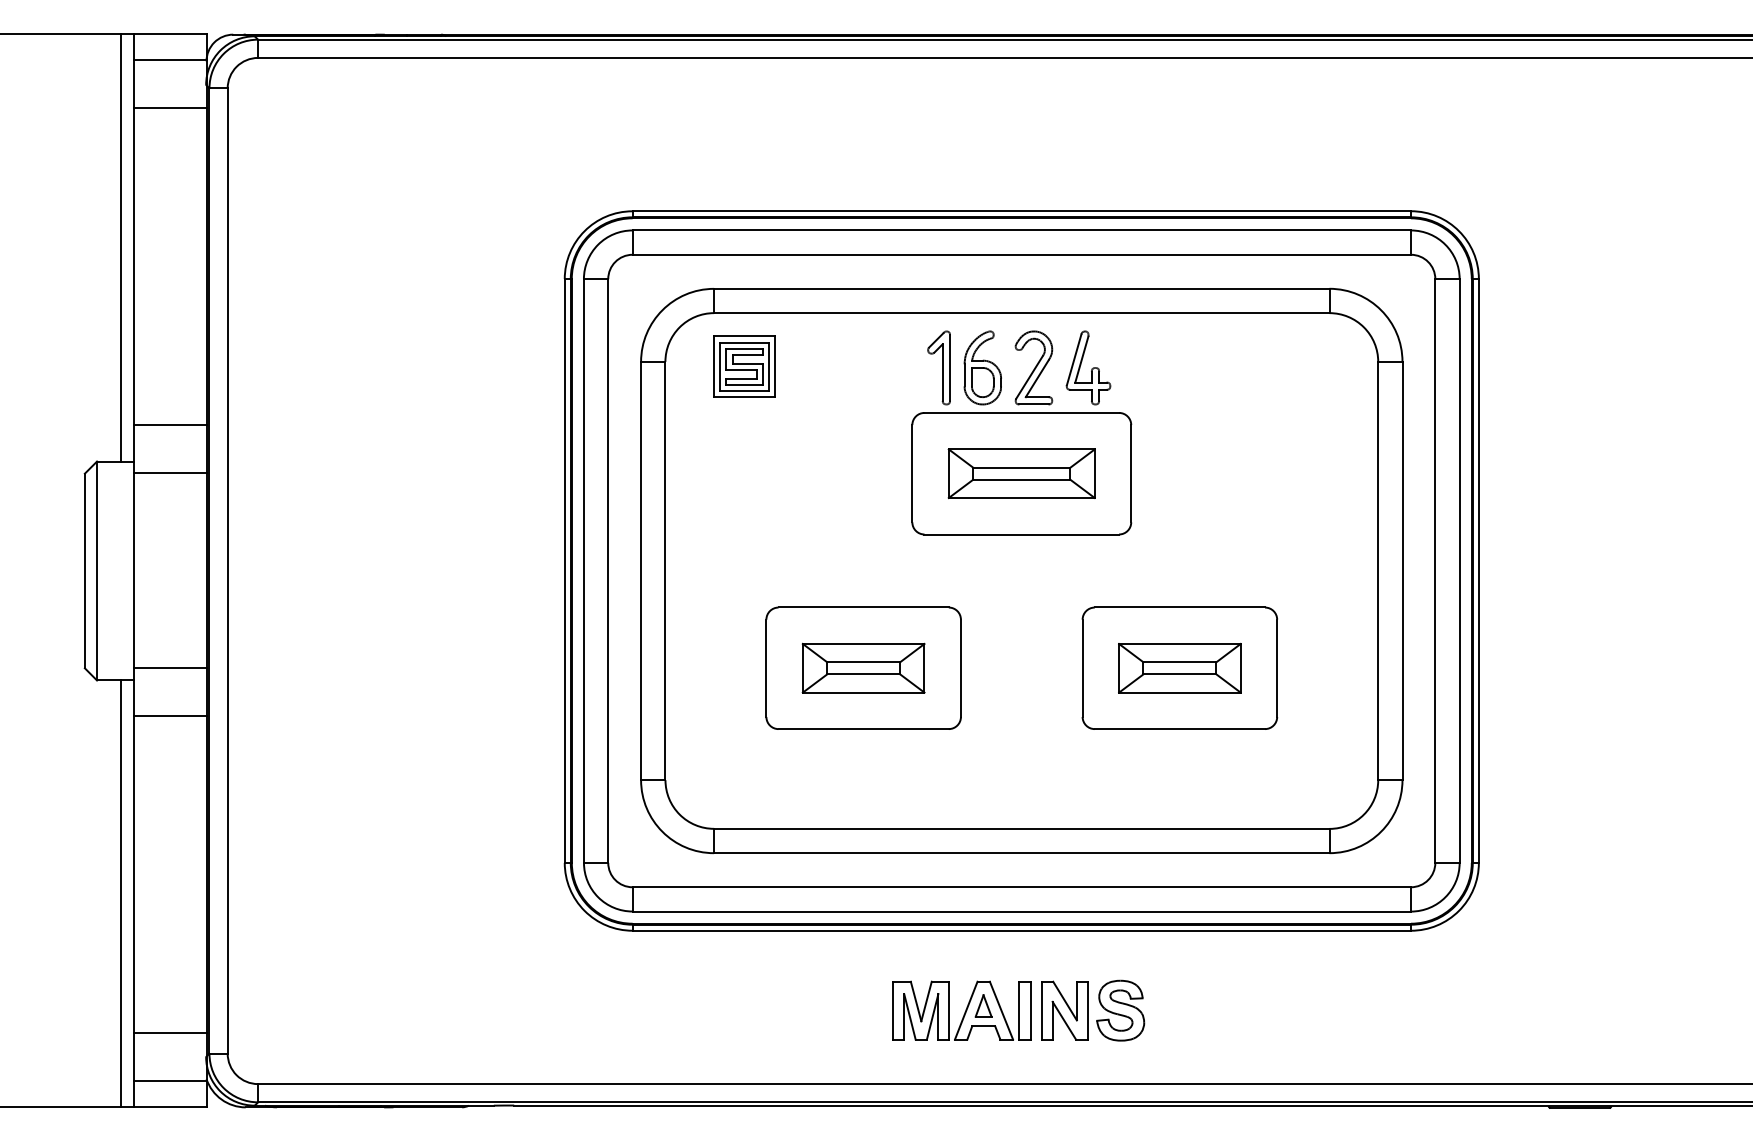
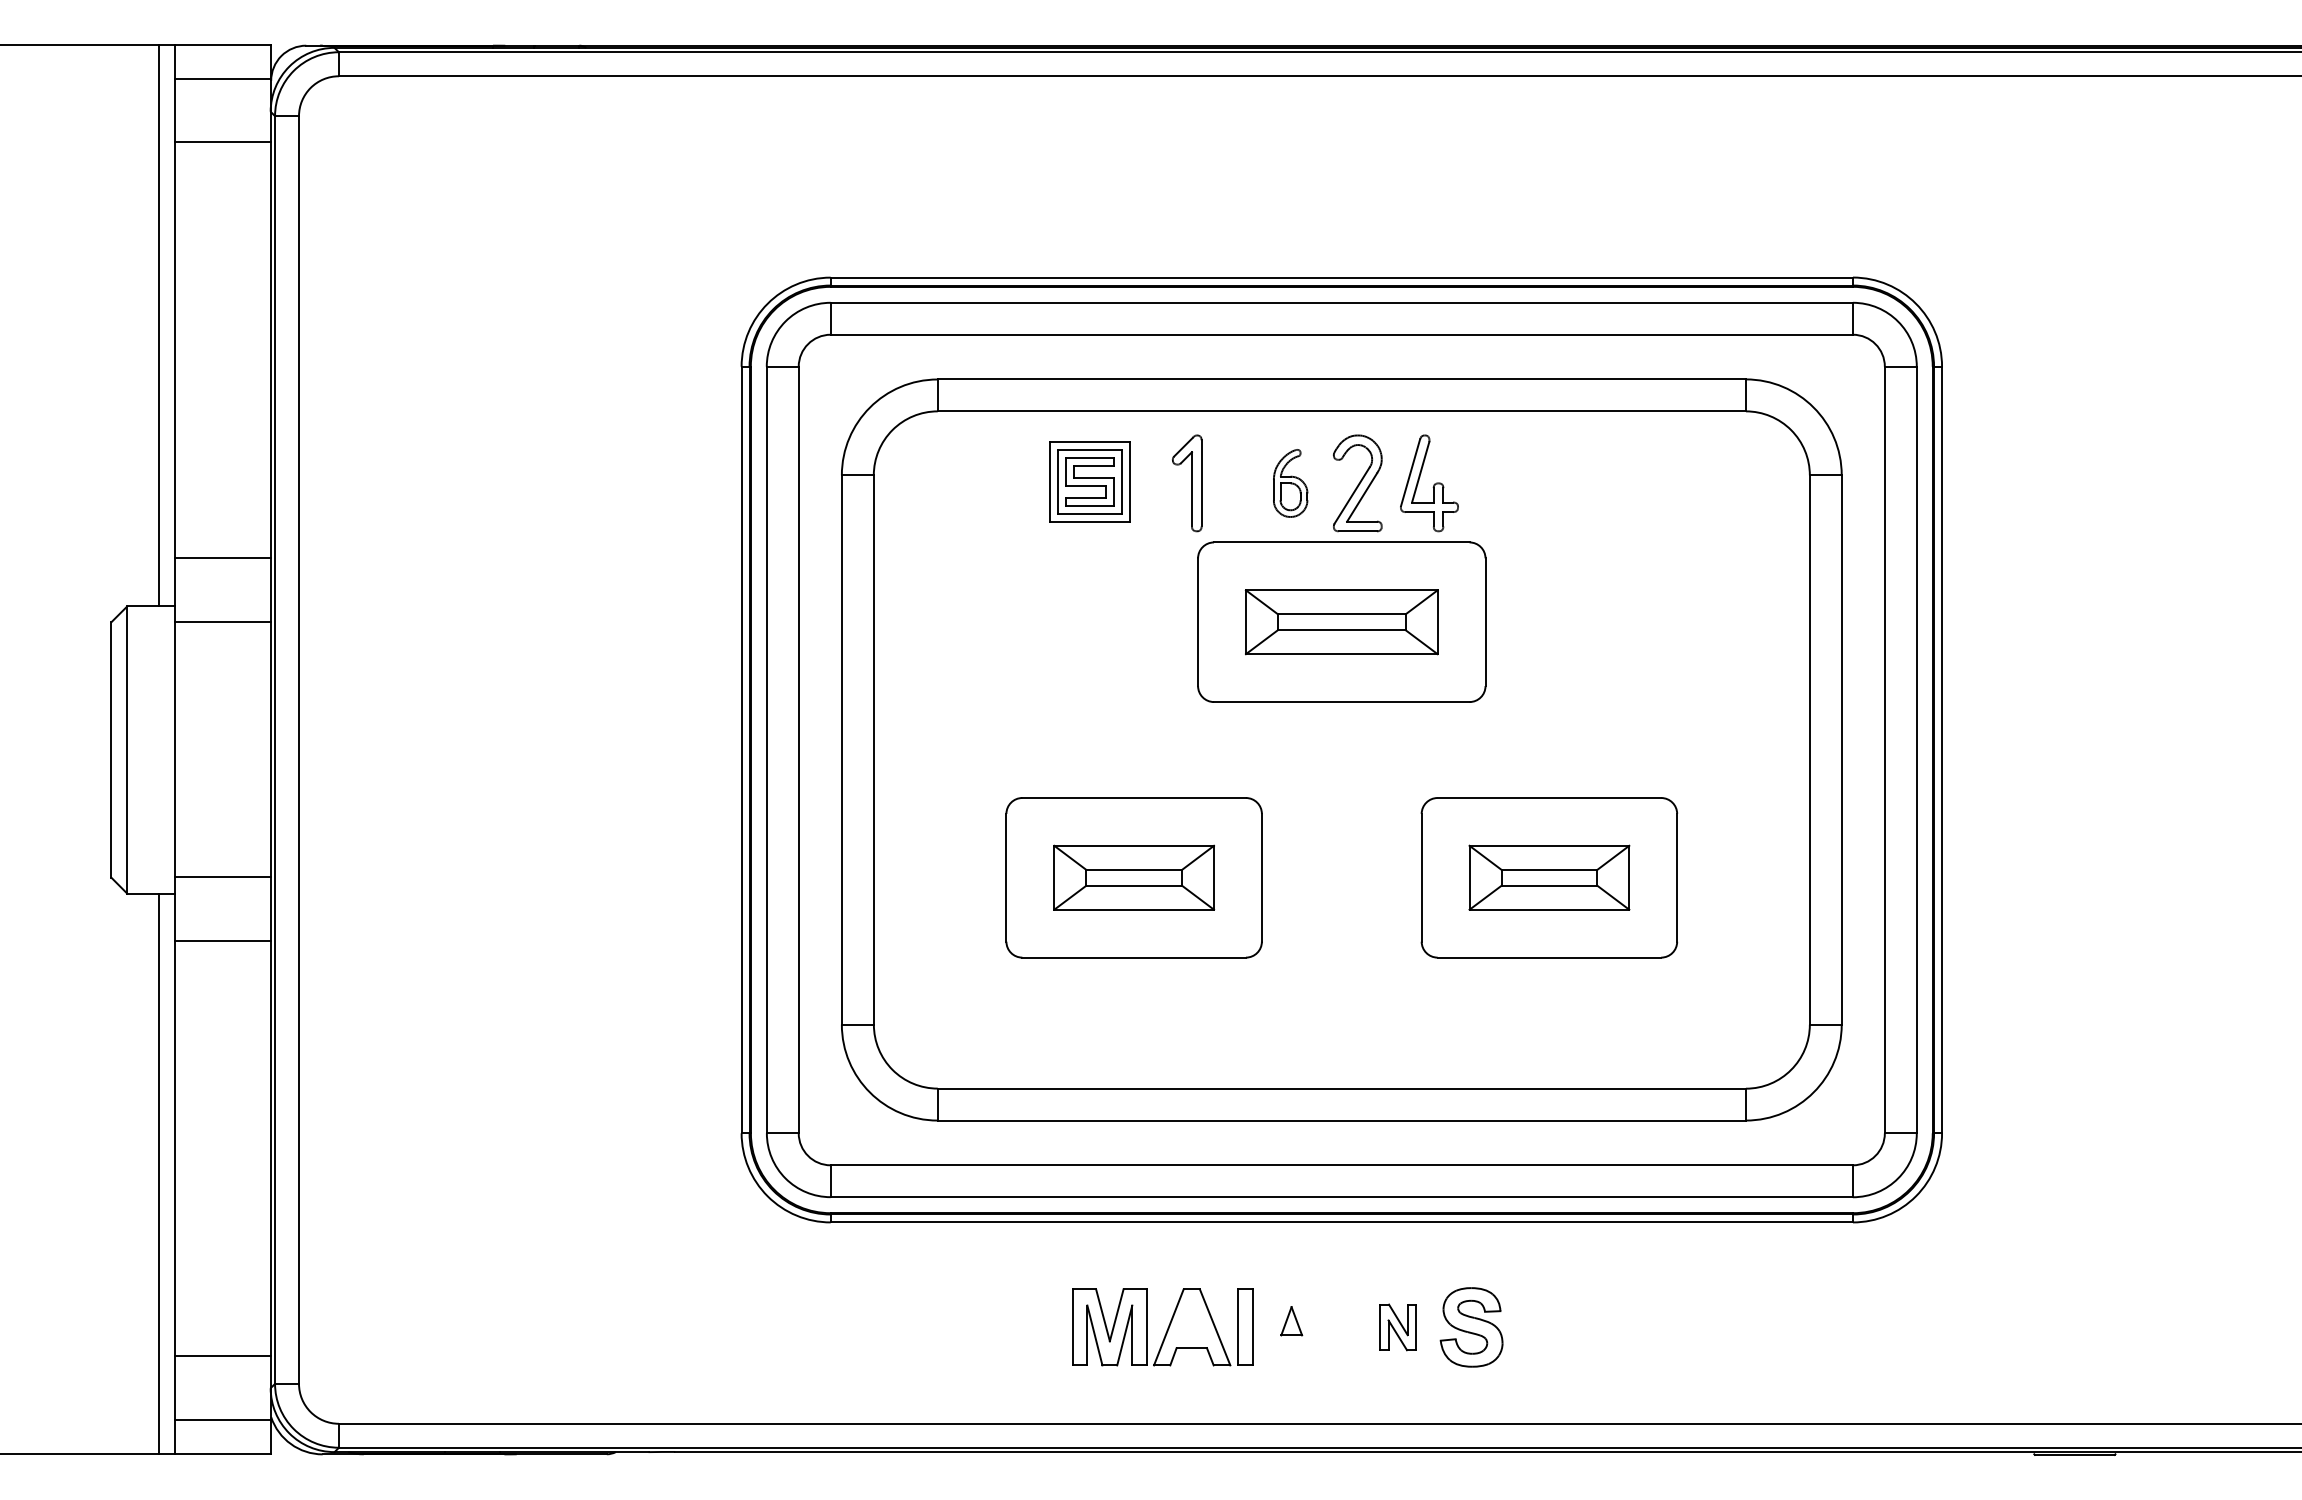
part: (744, 366) -> (1089, 481), moved
part: (939, 368) -> (1187, 483), moved
part: (982, 368) -> (1290, 483), size x0.7
part: (961, 1010) -> (1162, 1327), moved
part: (1064, 1010) -> (1397, 1327), size x0.6

